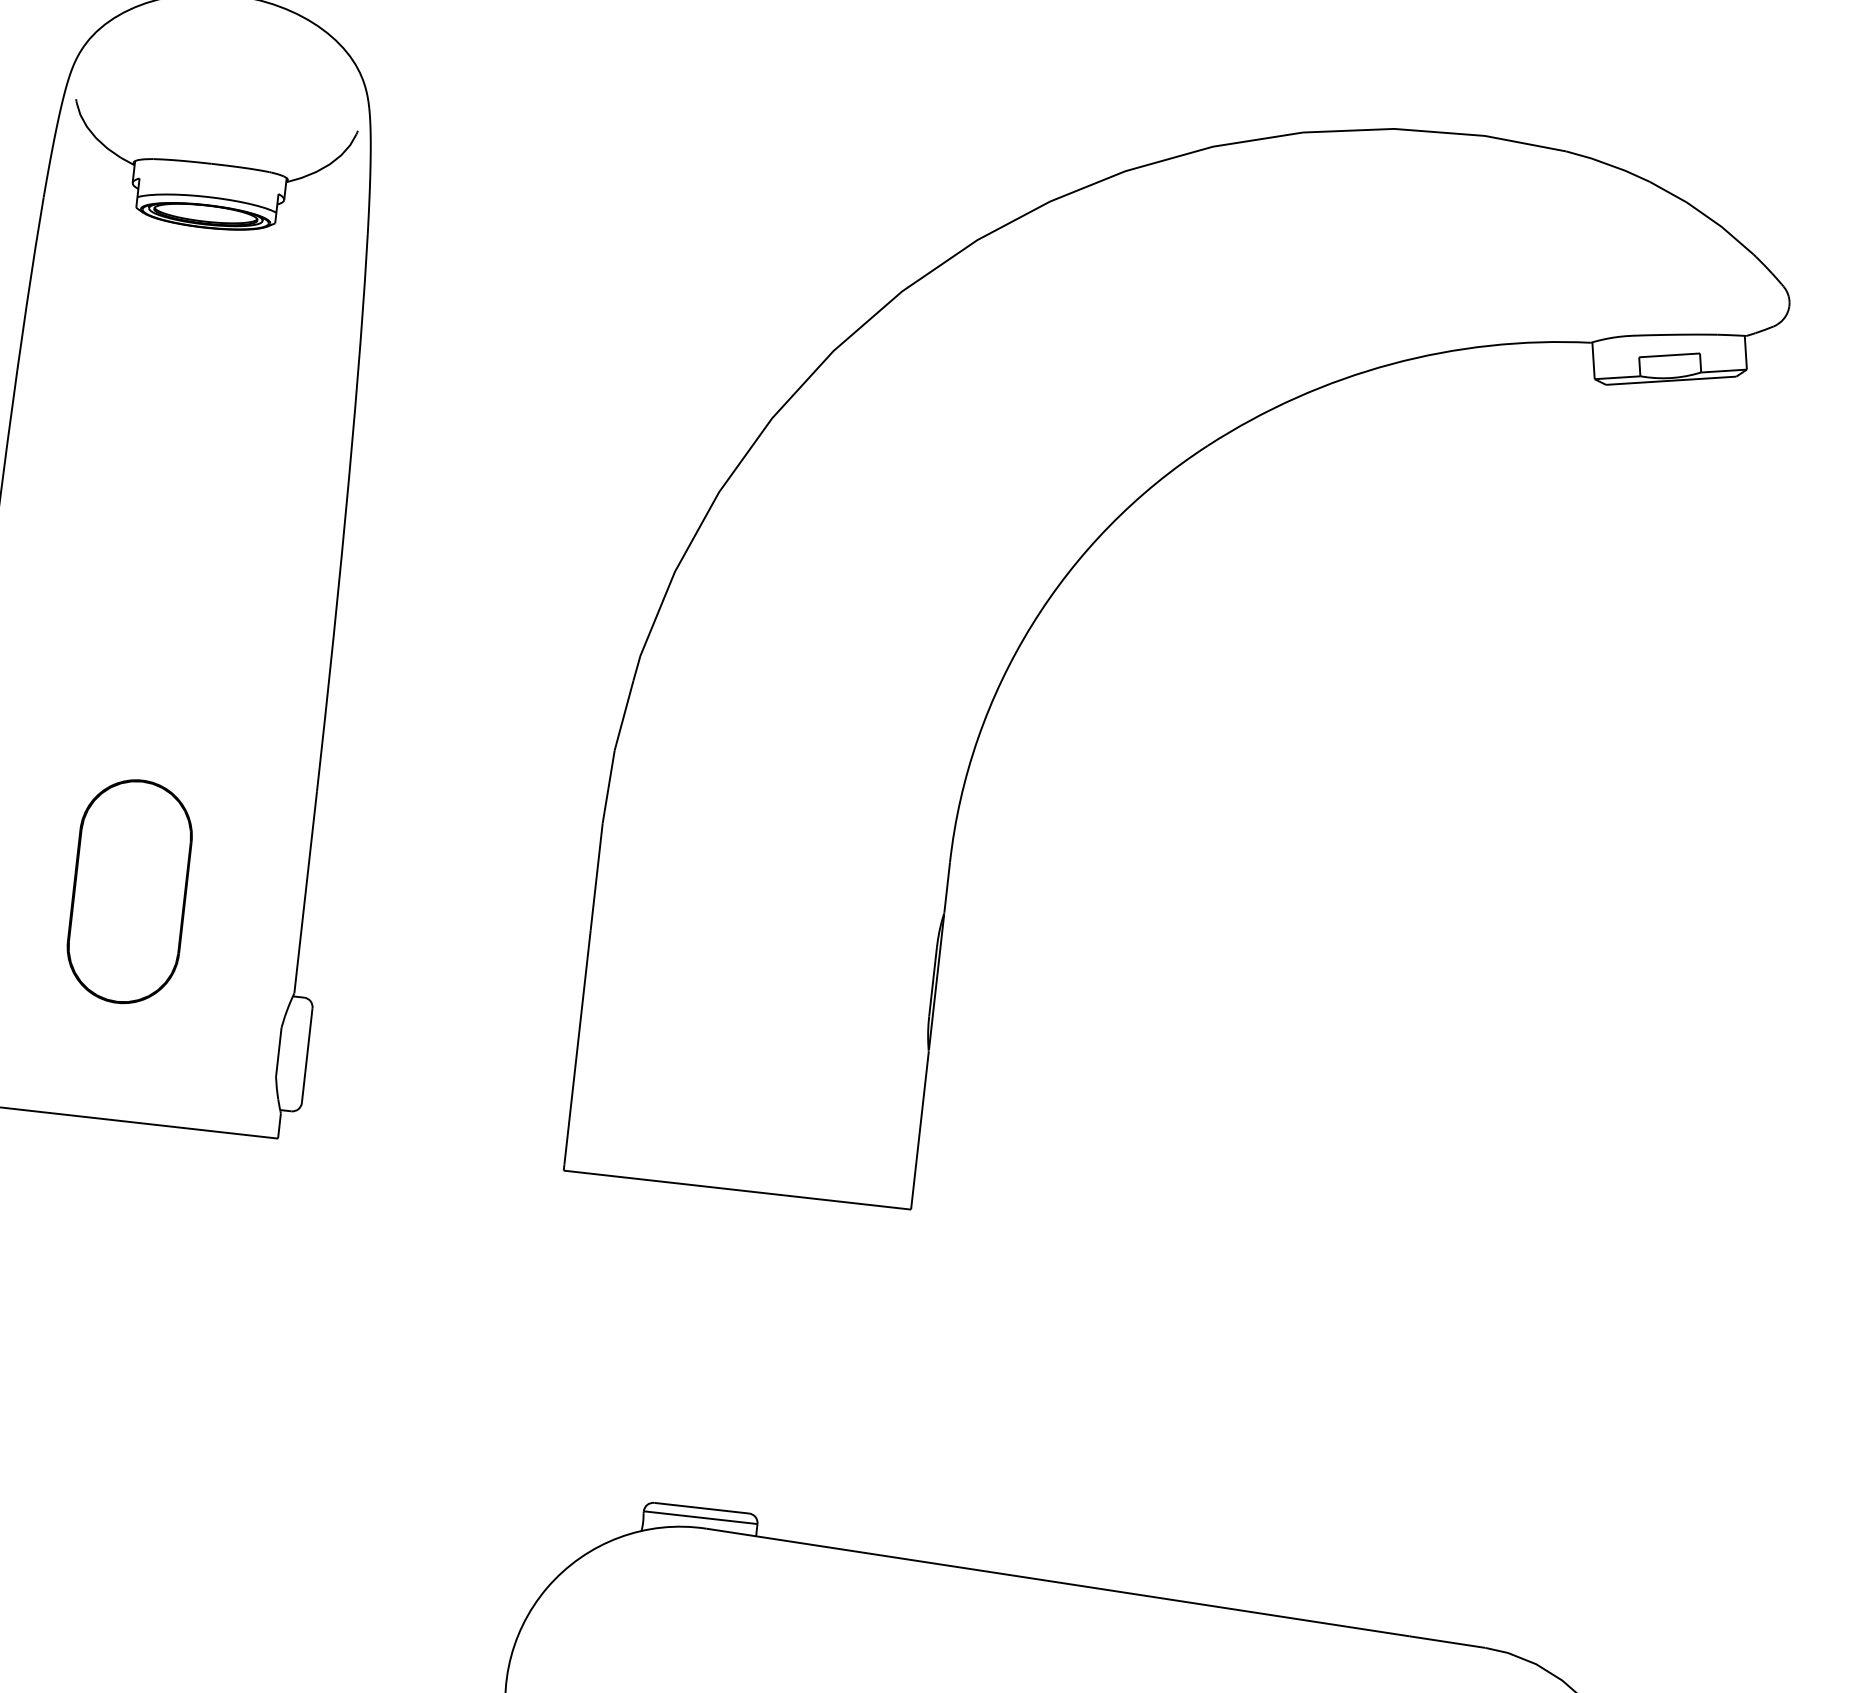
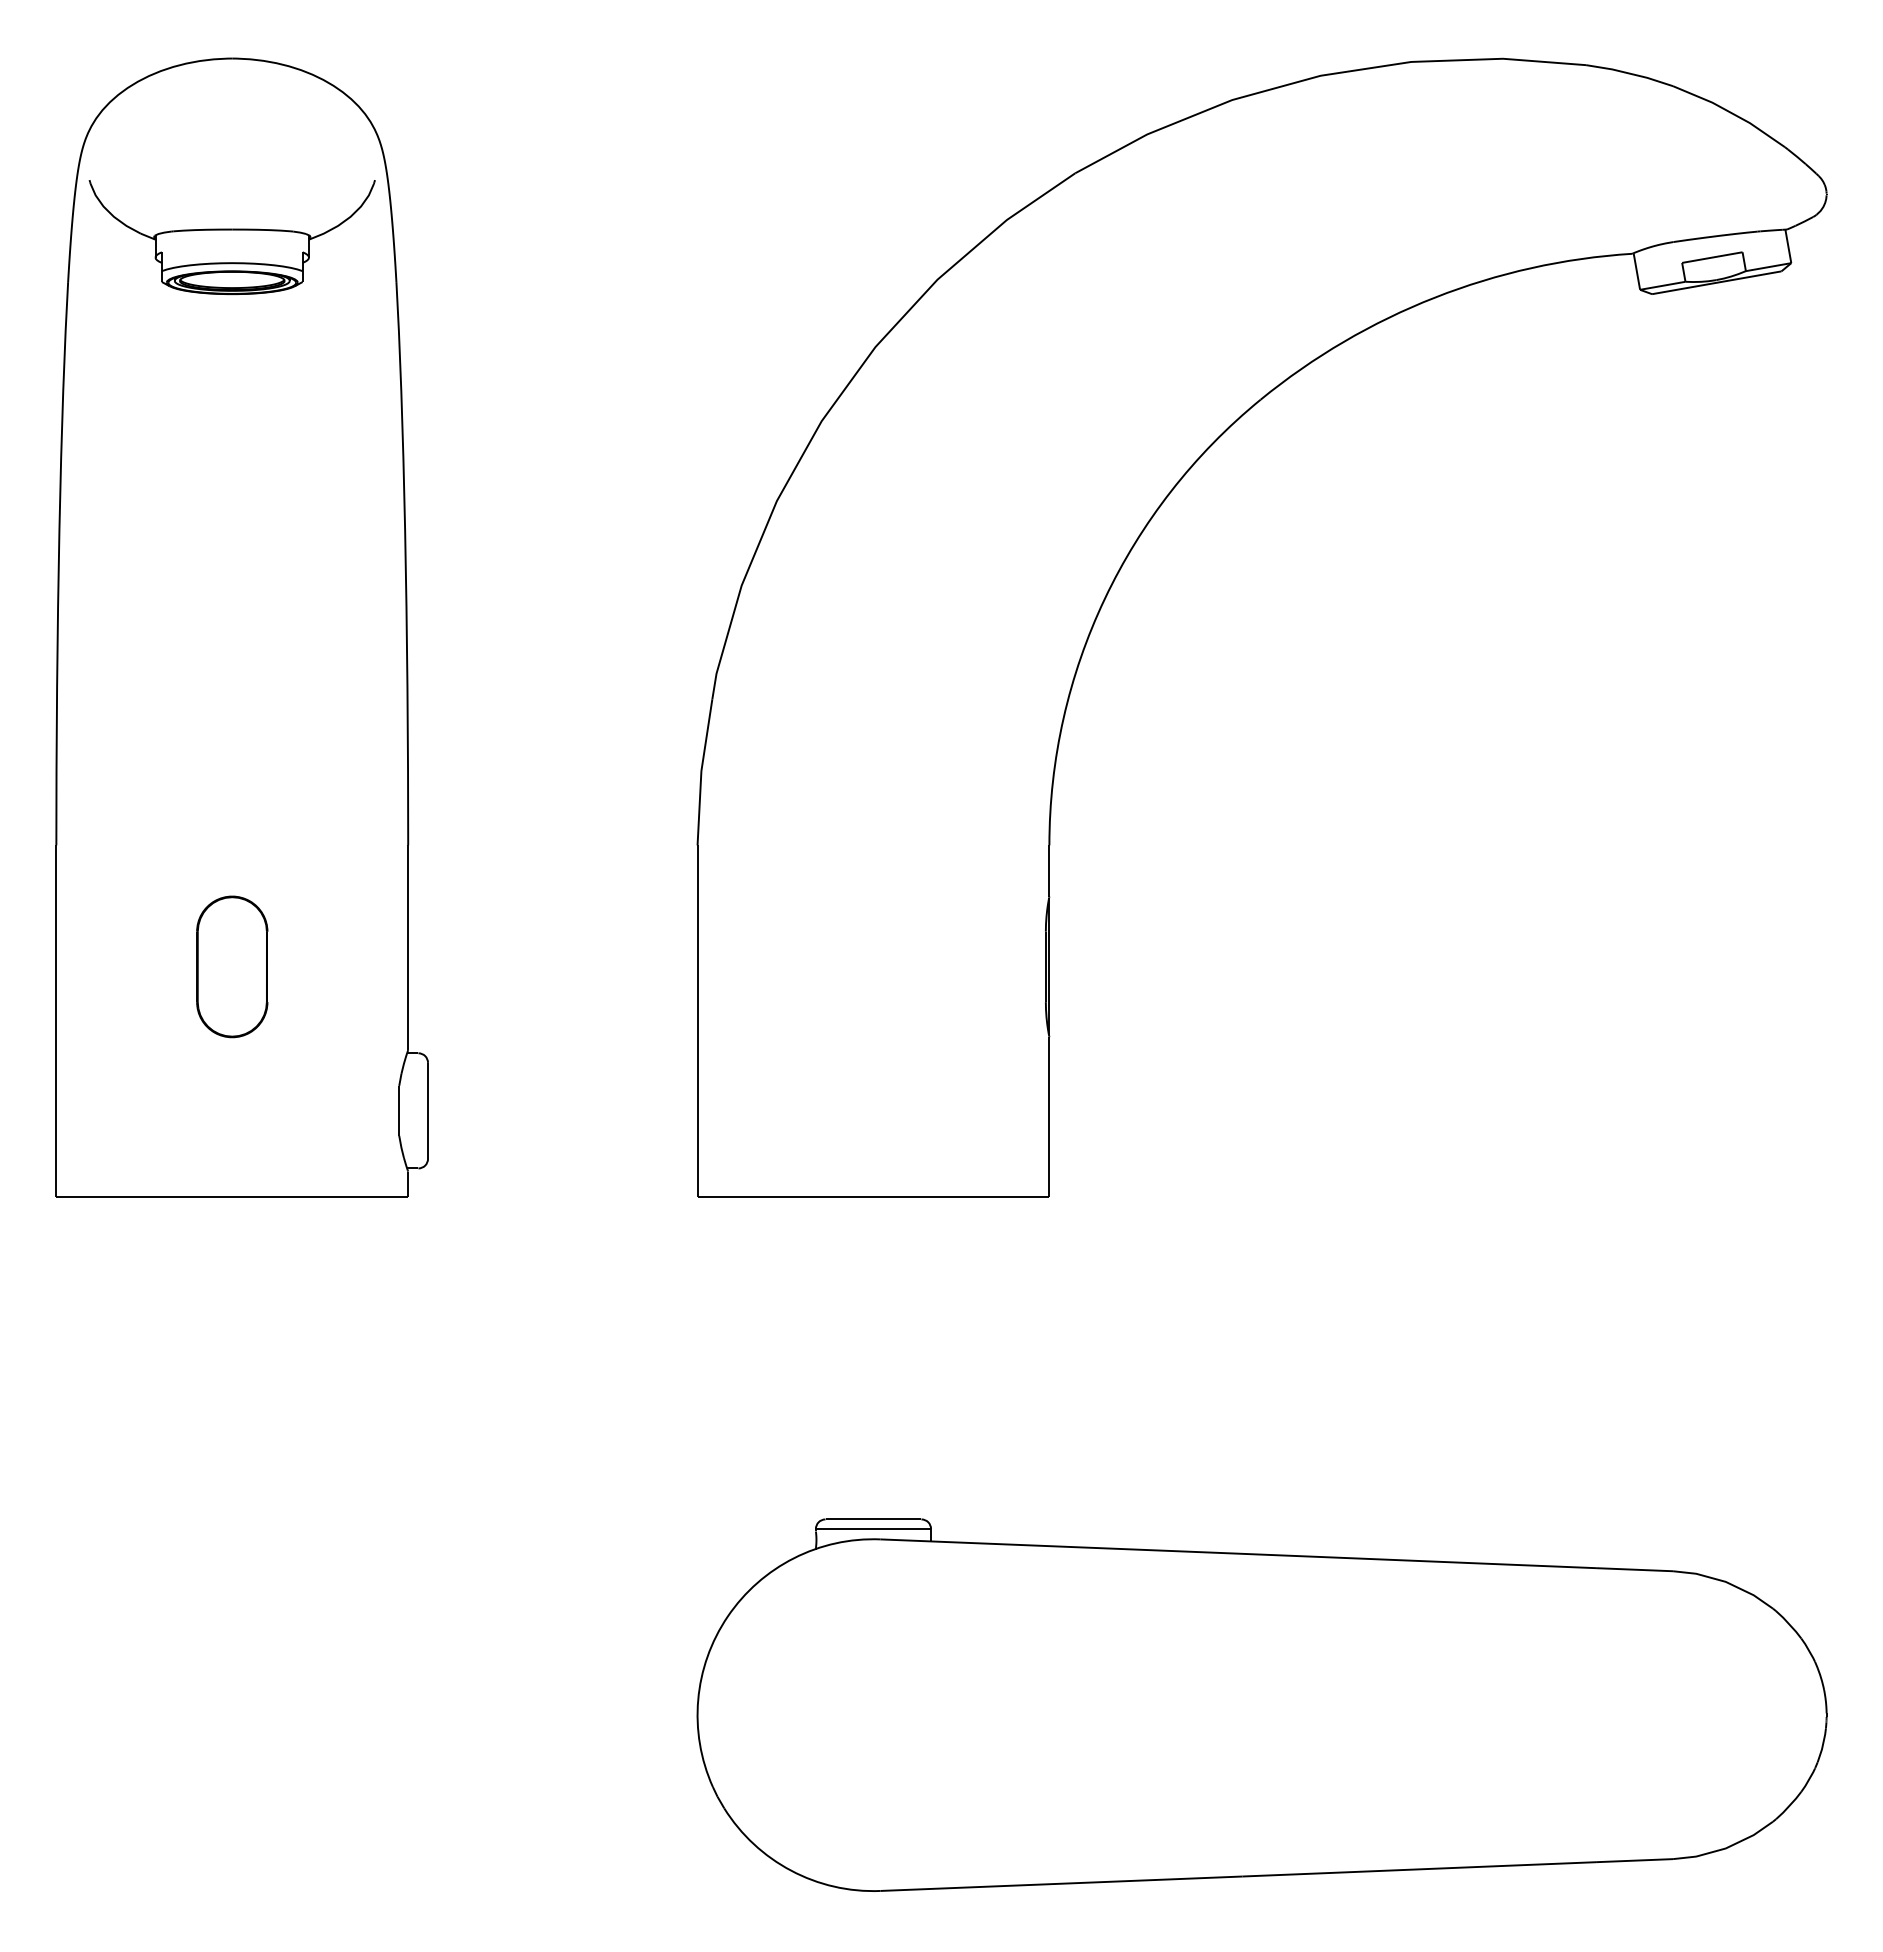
part: (130, 891) -> (232, 966), size x0.62

